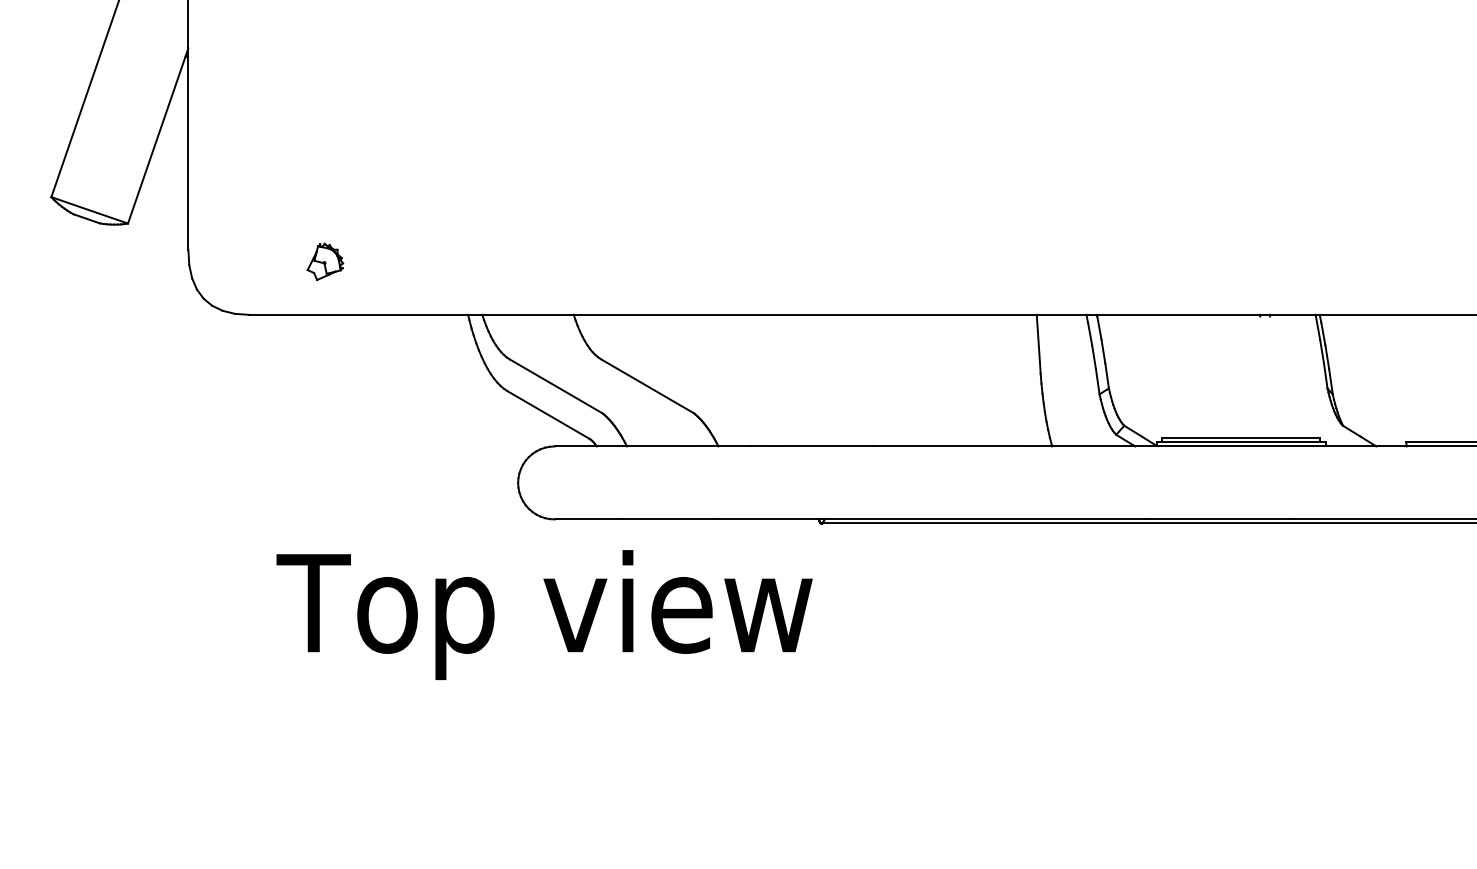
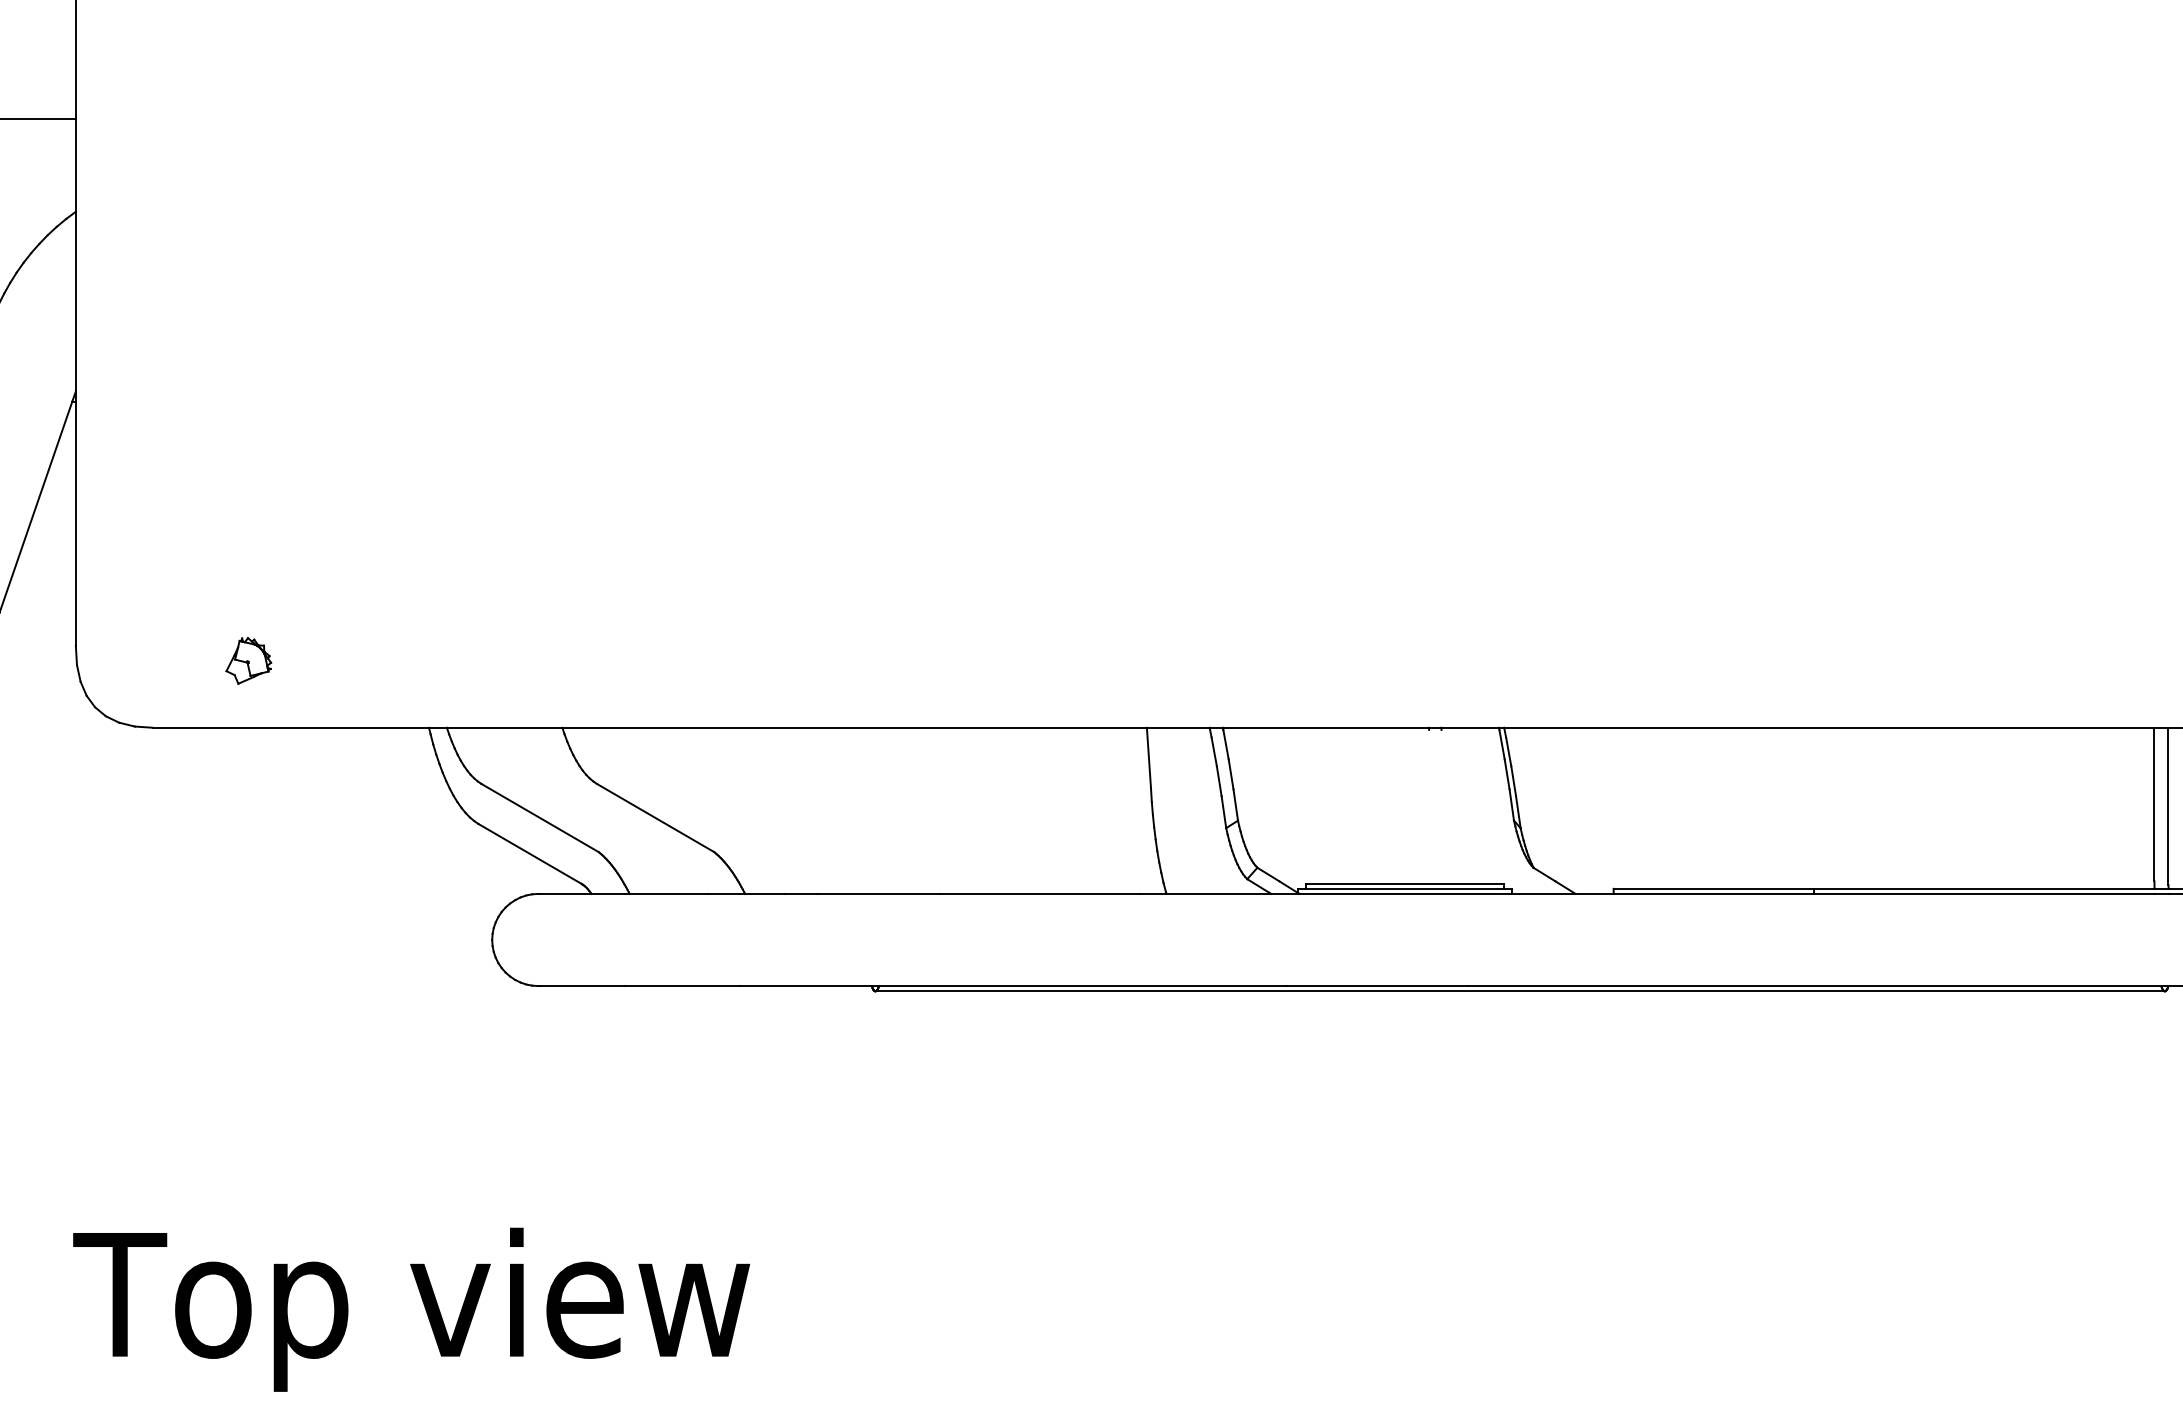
text: (544, 614) -> (411, 1309), moved

